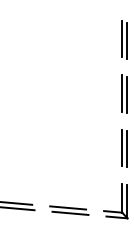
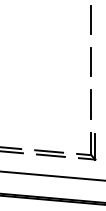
line: (127, 40) -> (95, 21), removed
line: (127, 94) -> (95, 63), removed
line: (127, 148) -> (95, 105), removed

